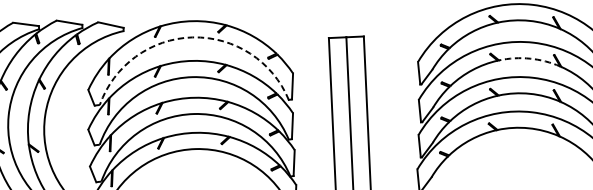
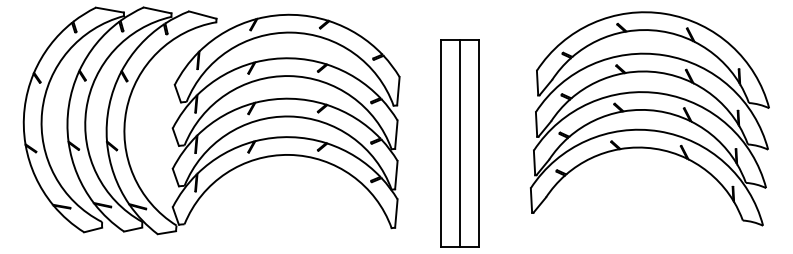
arc: (192, 37) -> (291, 32), dashed -> solid
arc: (529, 58) -> (659, 72), dashed -> solid

